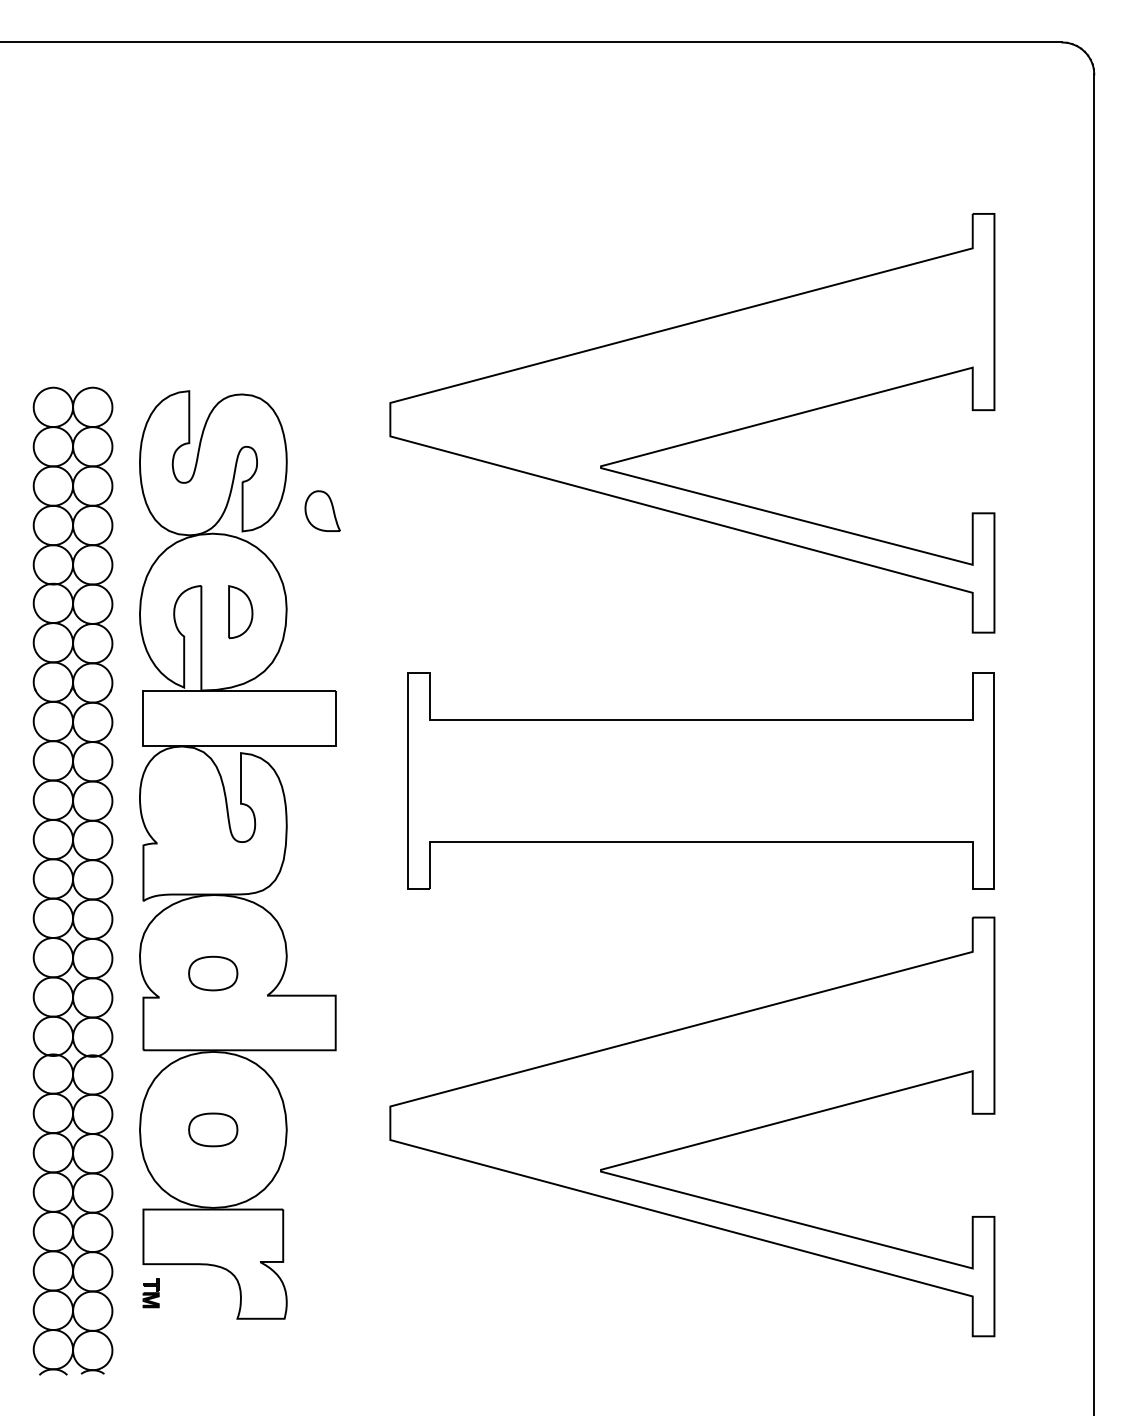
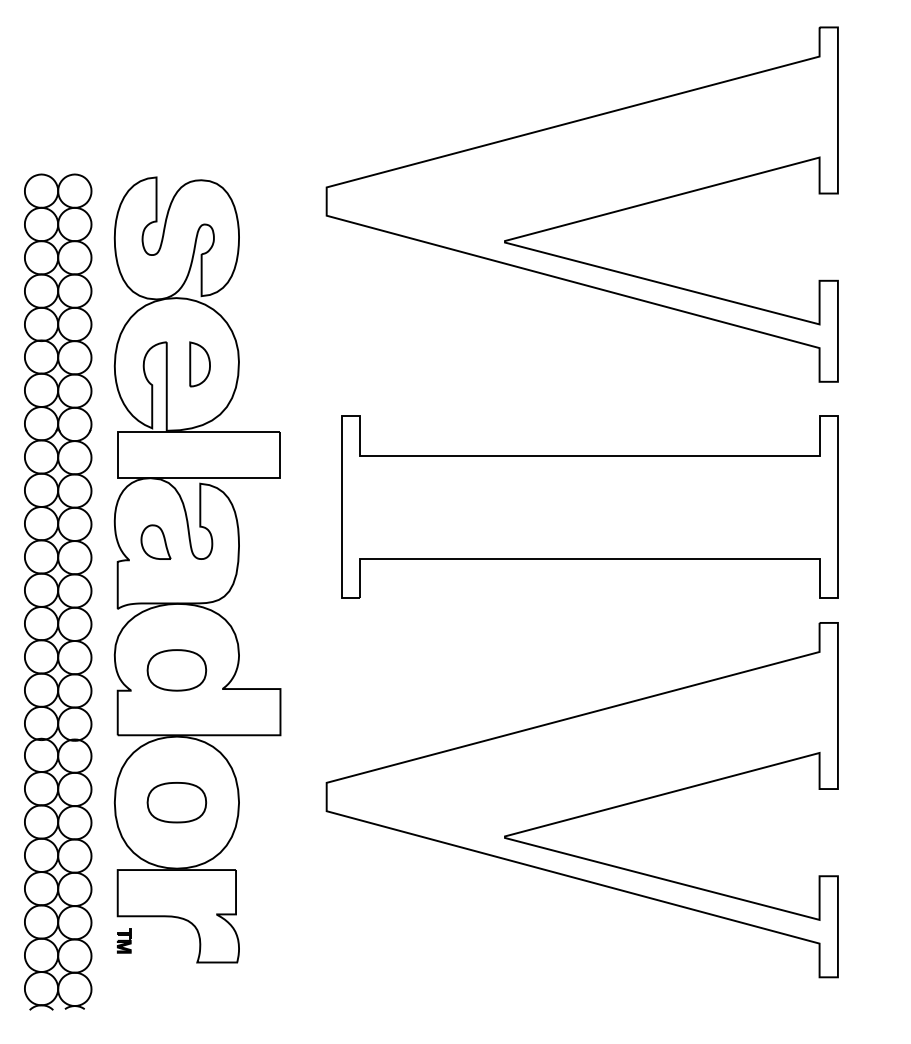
part: (322, 510) -> (155, 541), moved
part: (212, 973) -> (176, 670), size x1.43
part: (212, 1129) -> (176, 802), size x1.43

